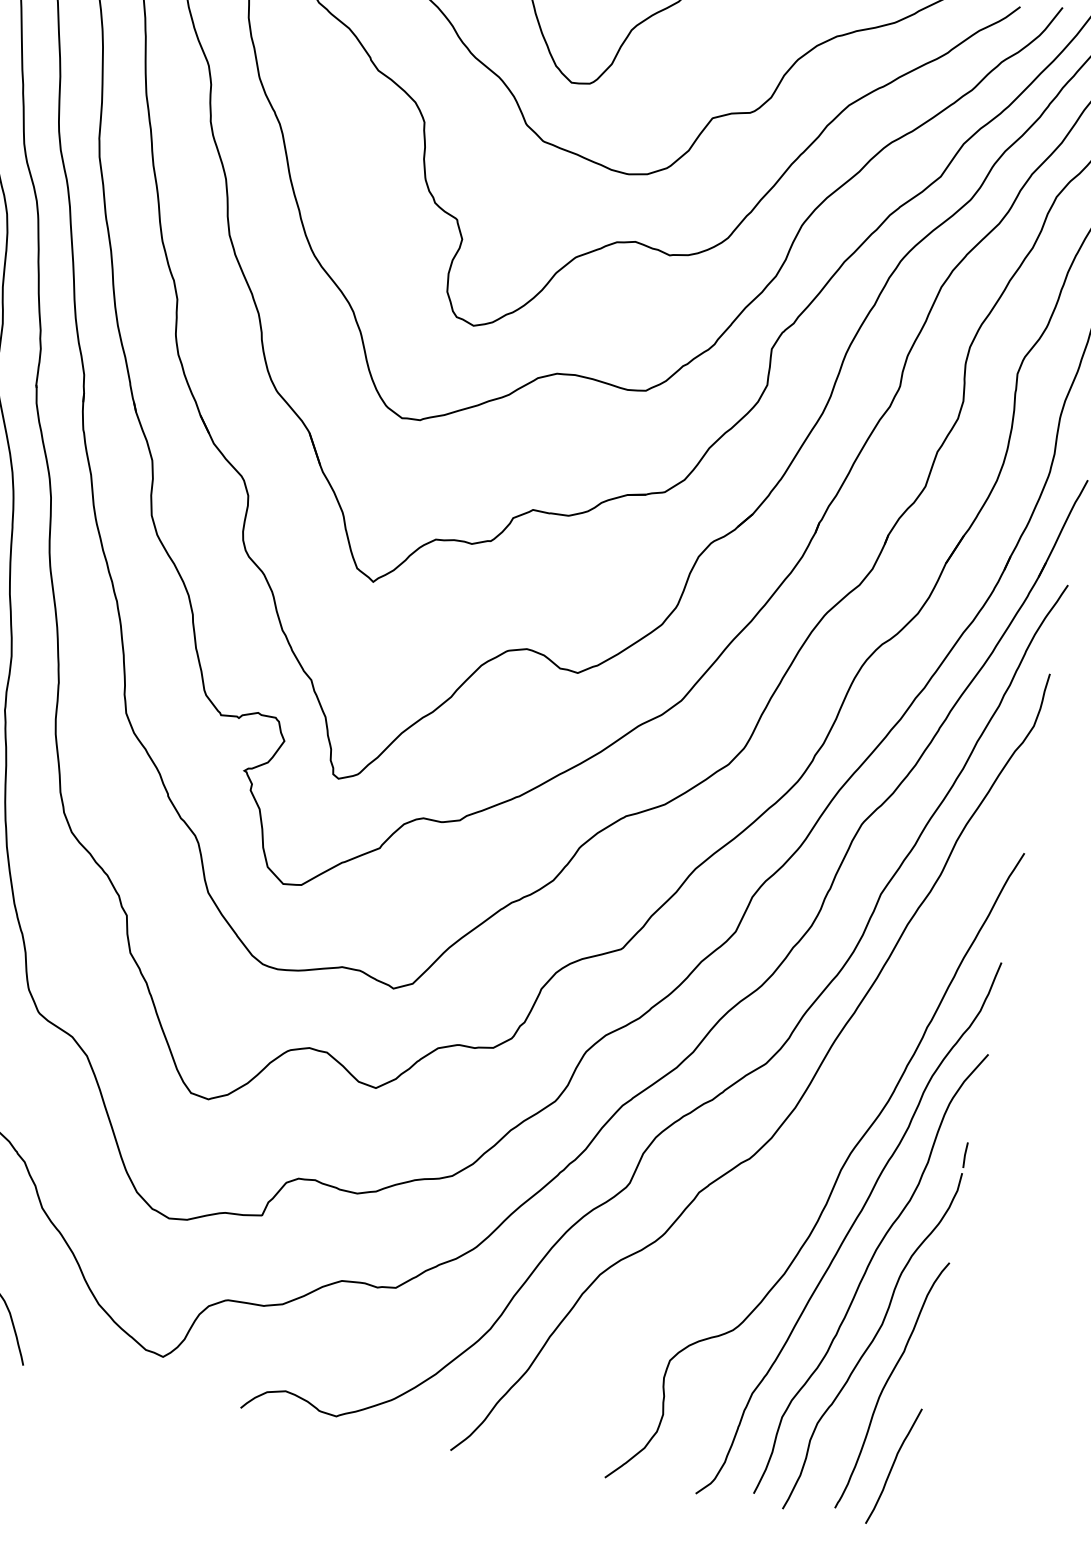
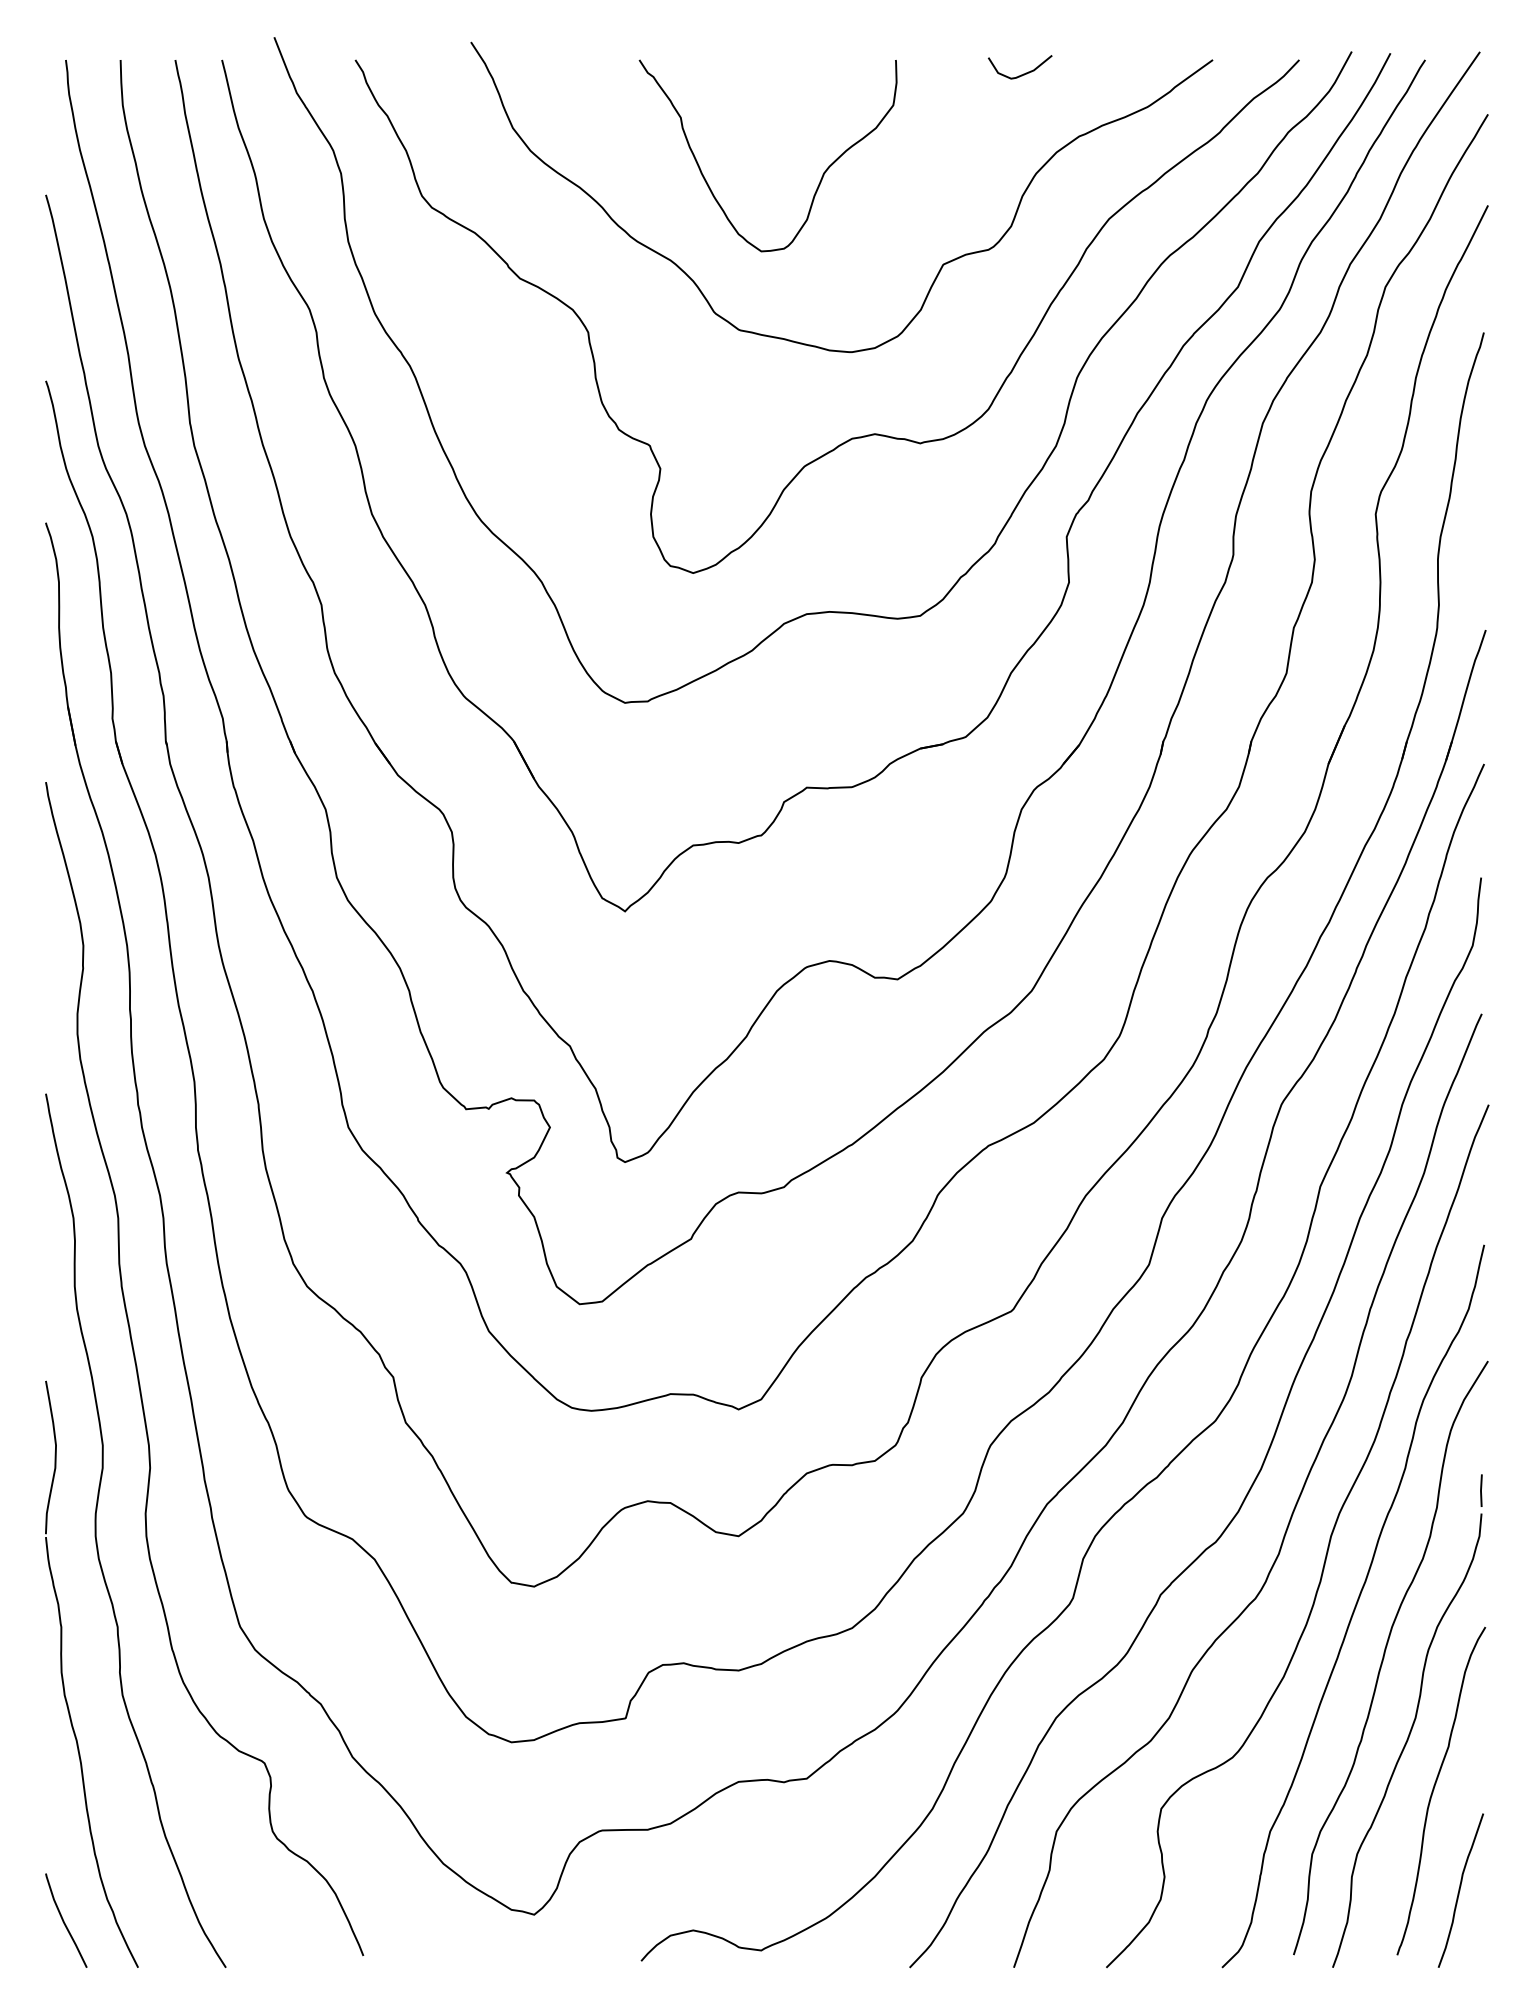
curve: (815, 1143) -> (1293, 1508), added

